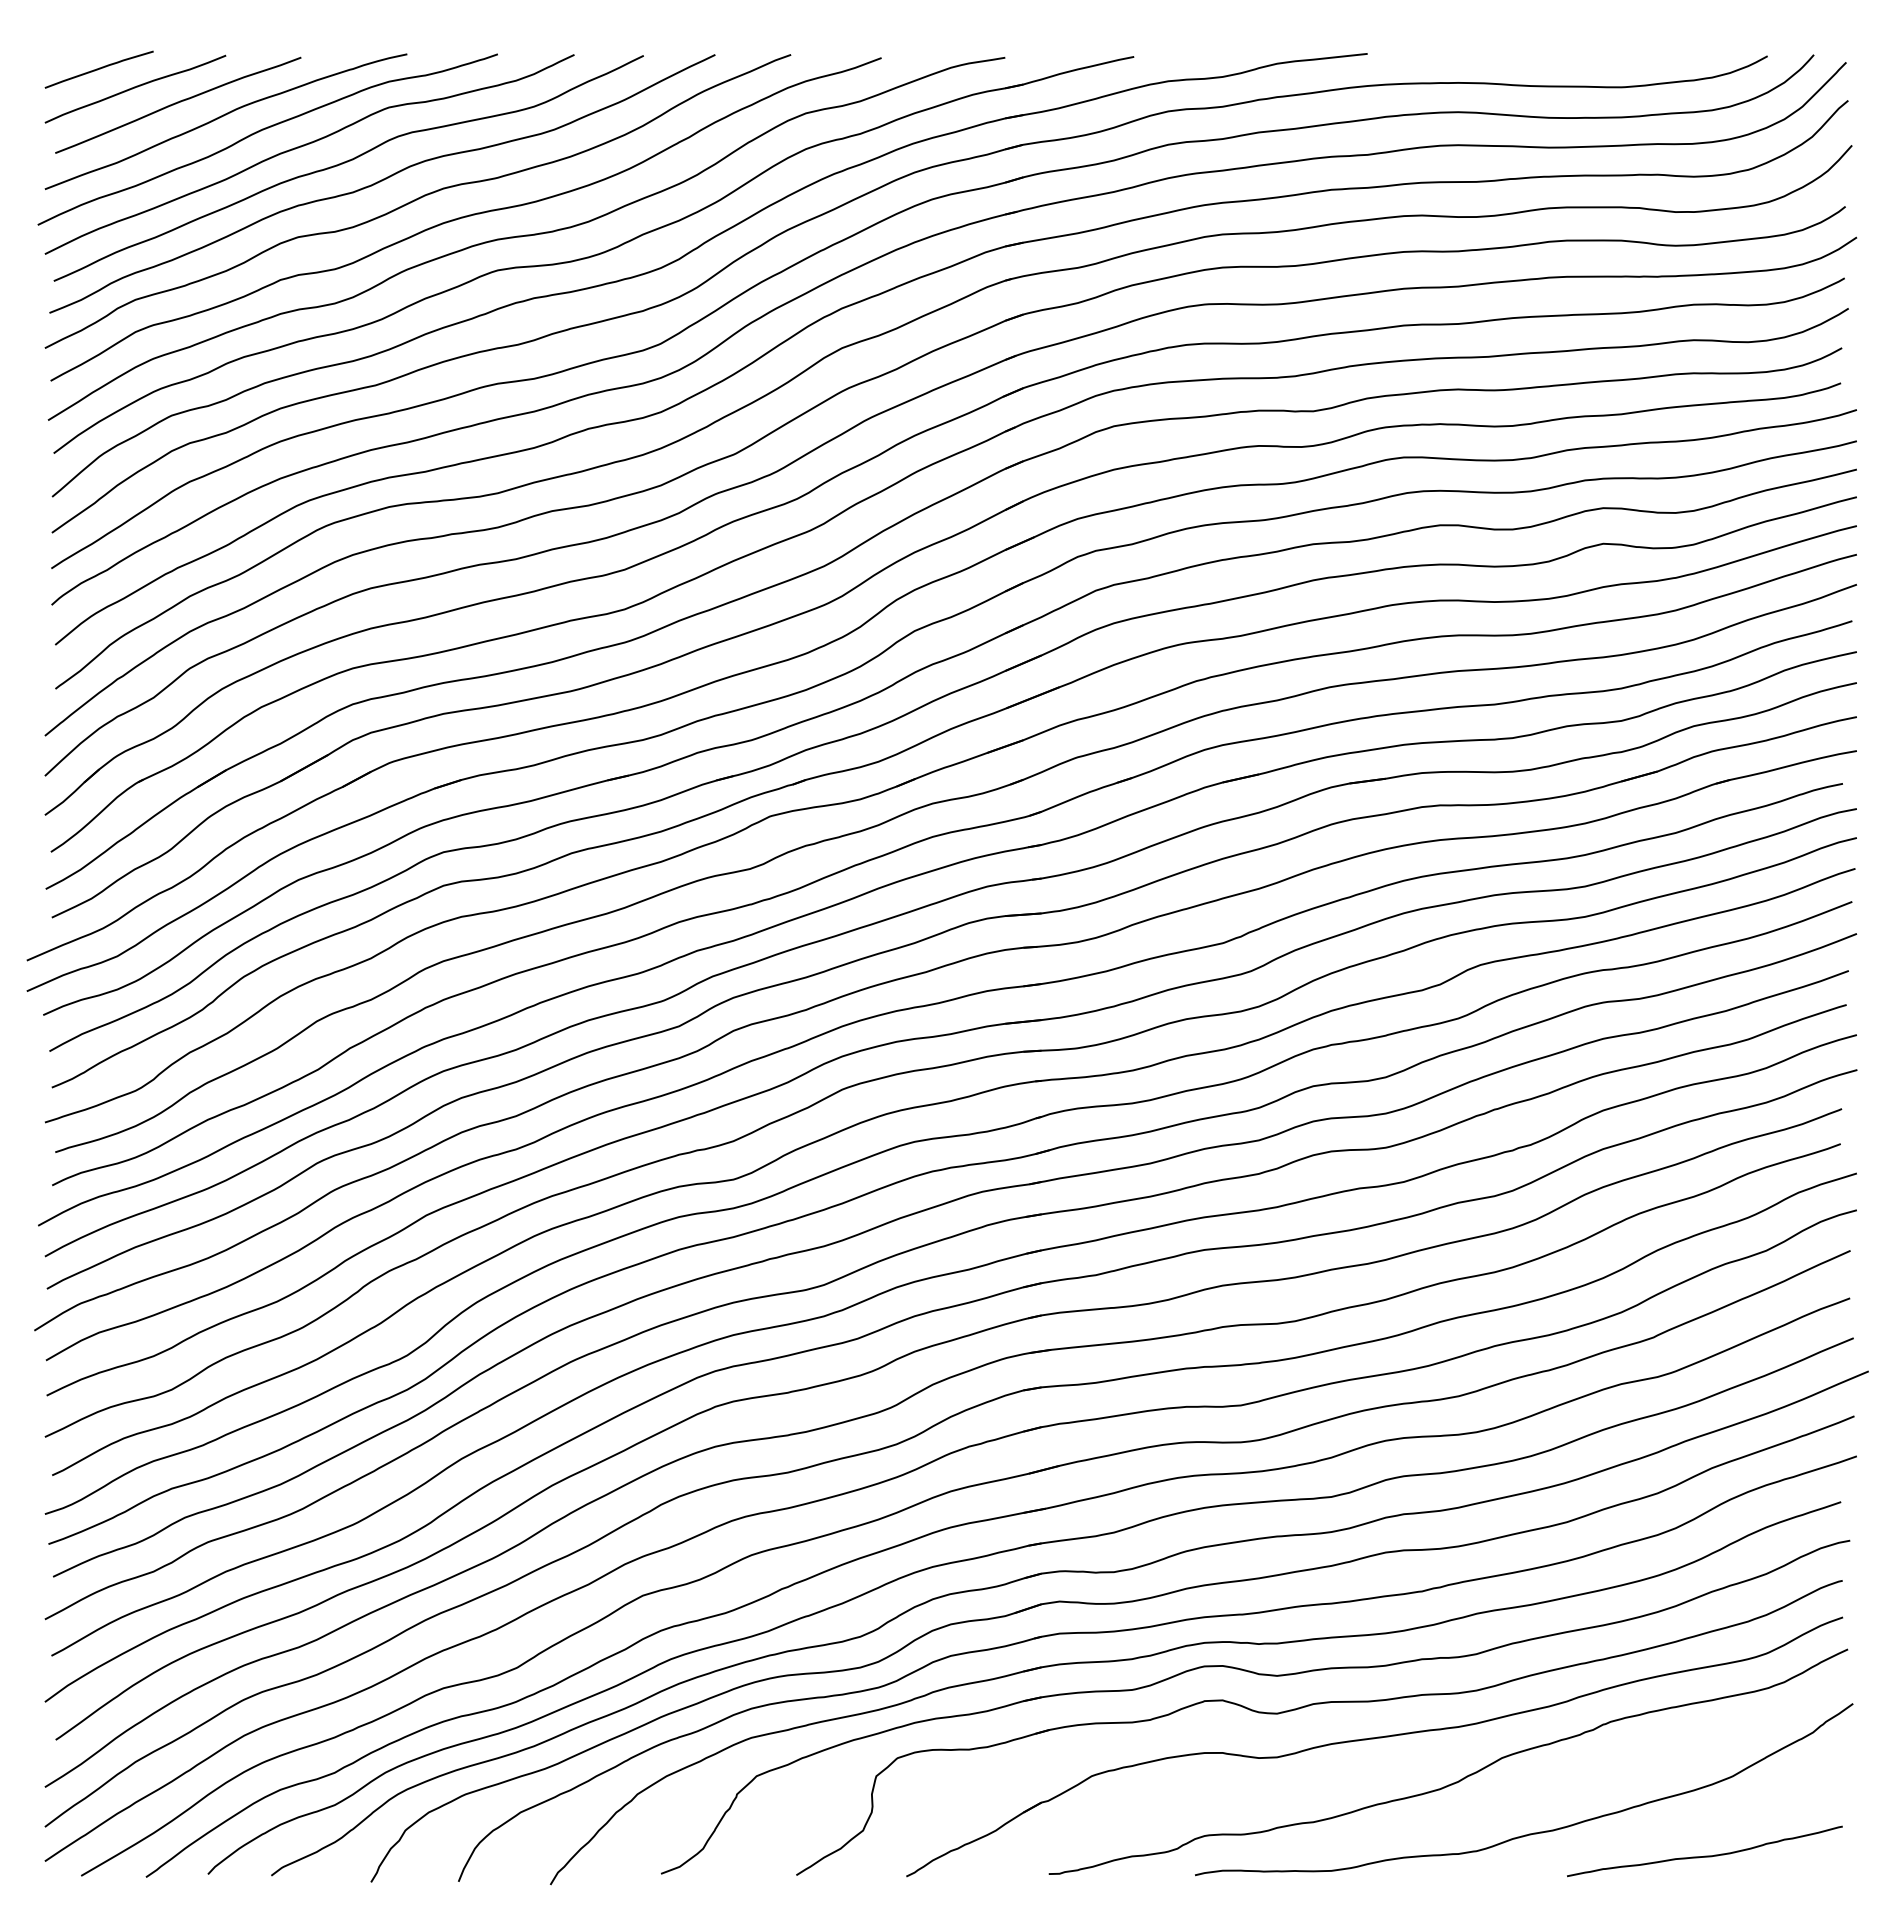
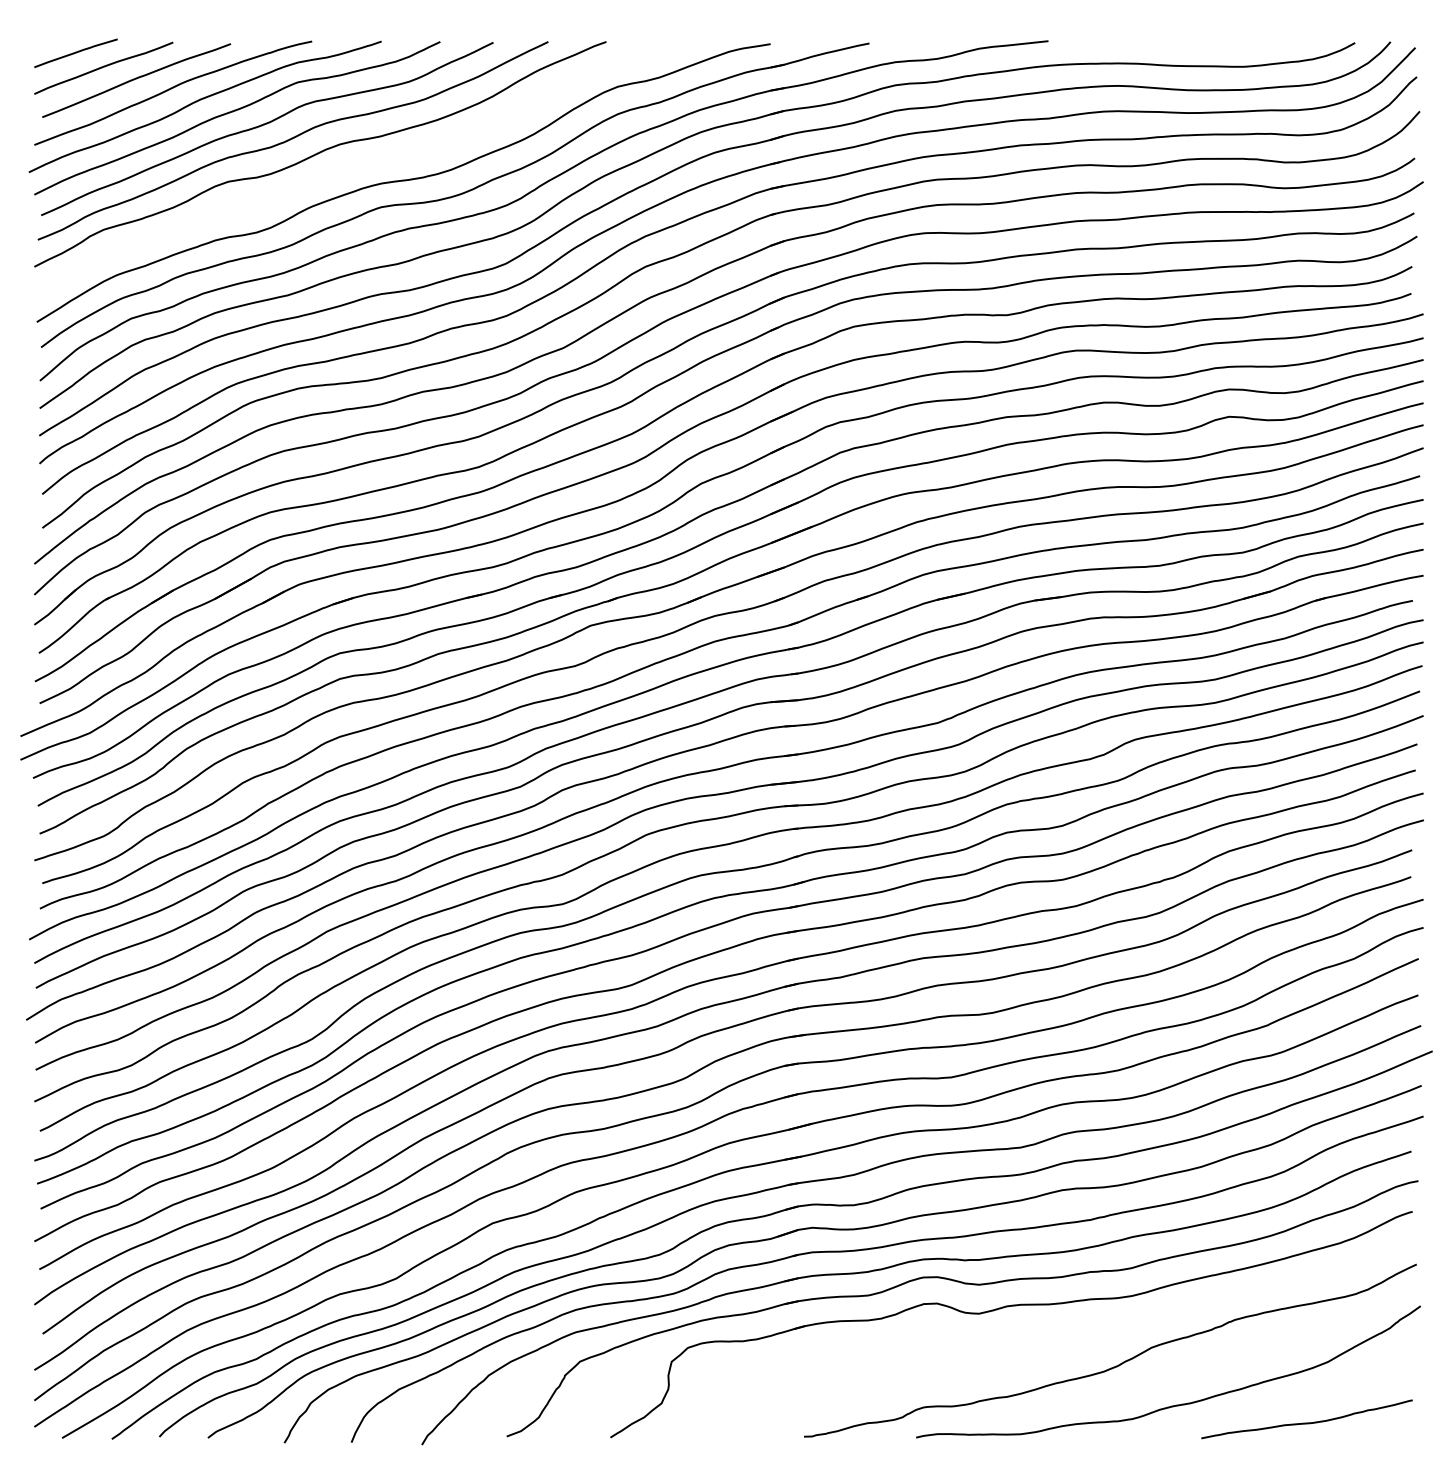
curve: (465, 217) -> (356, 166), removed
part: (1374, 1747) -> (1053, 1339), removed

